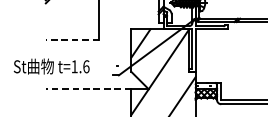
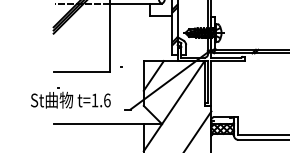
line: (72, 40) -> (81, 72), dashed -> solid
part: (51, 63) -> (70, 97), moved
line: (88, 89) -> (98, 124), dashed -> solid

